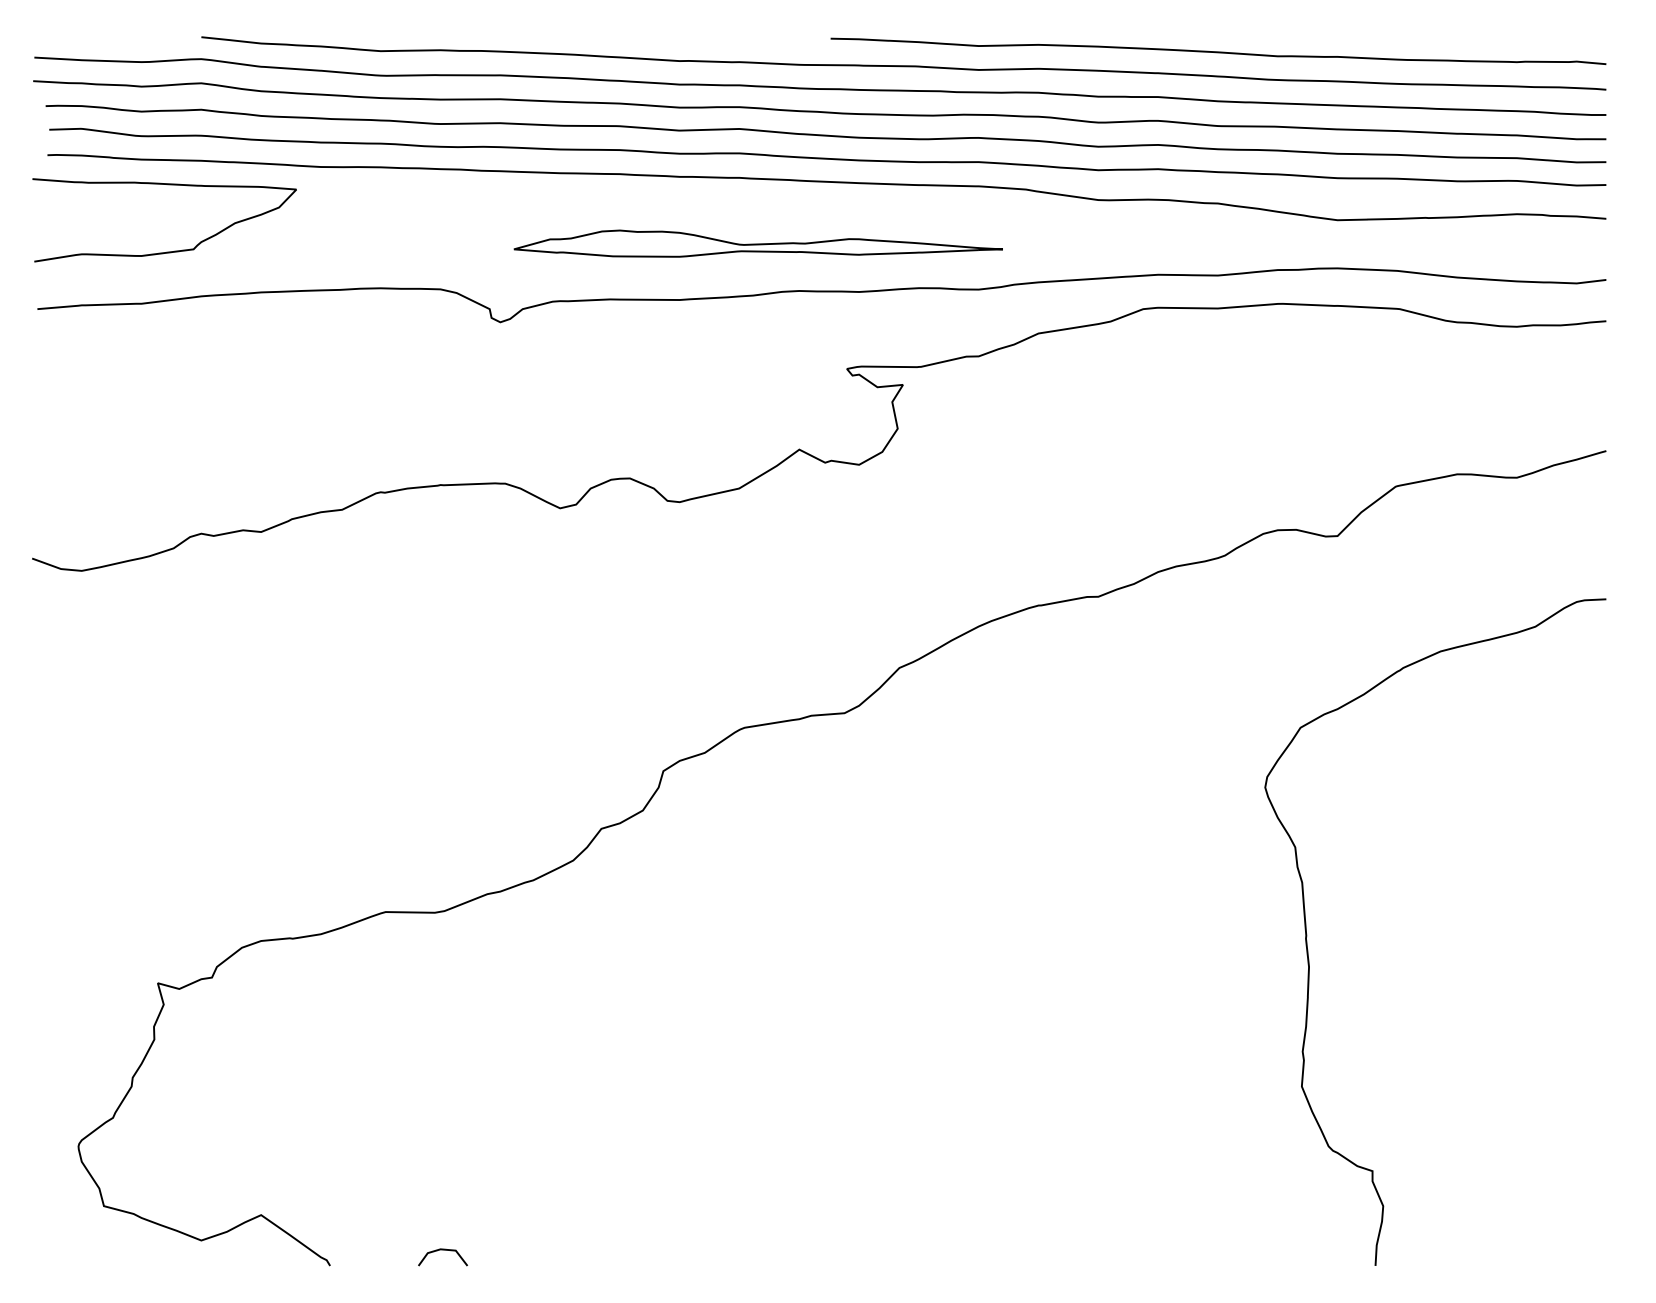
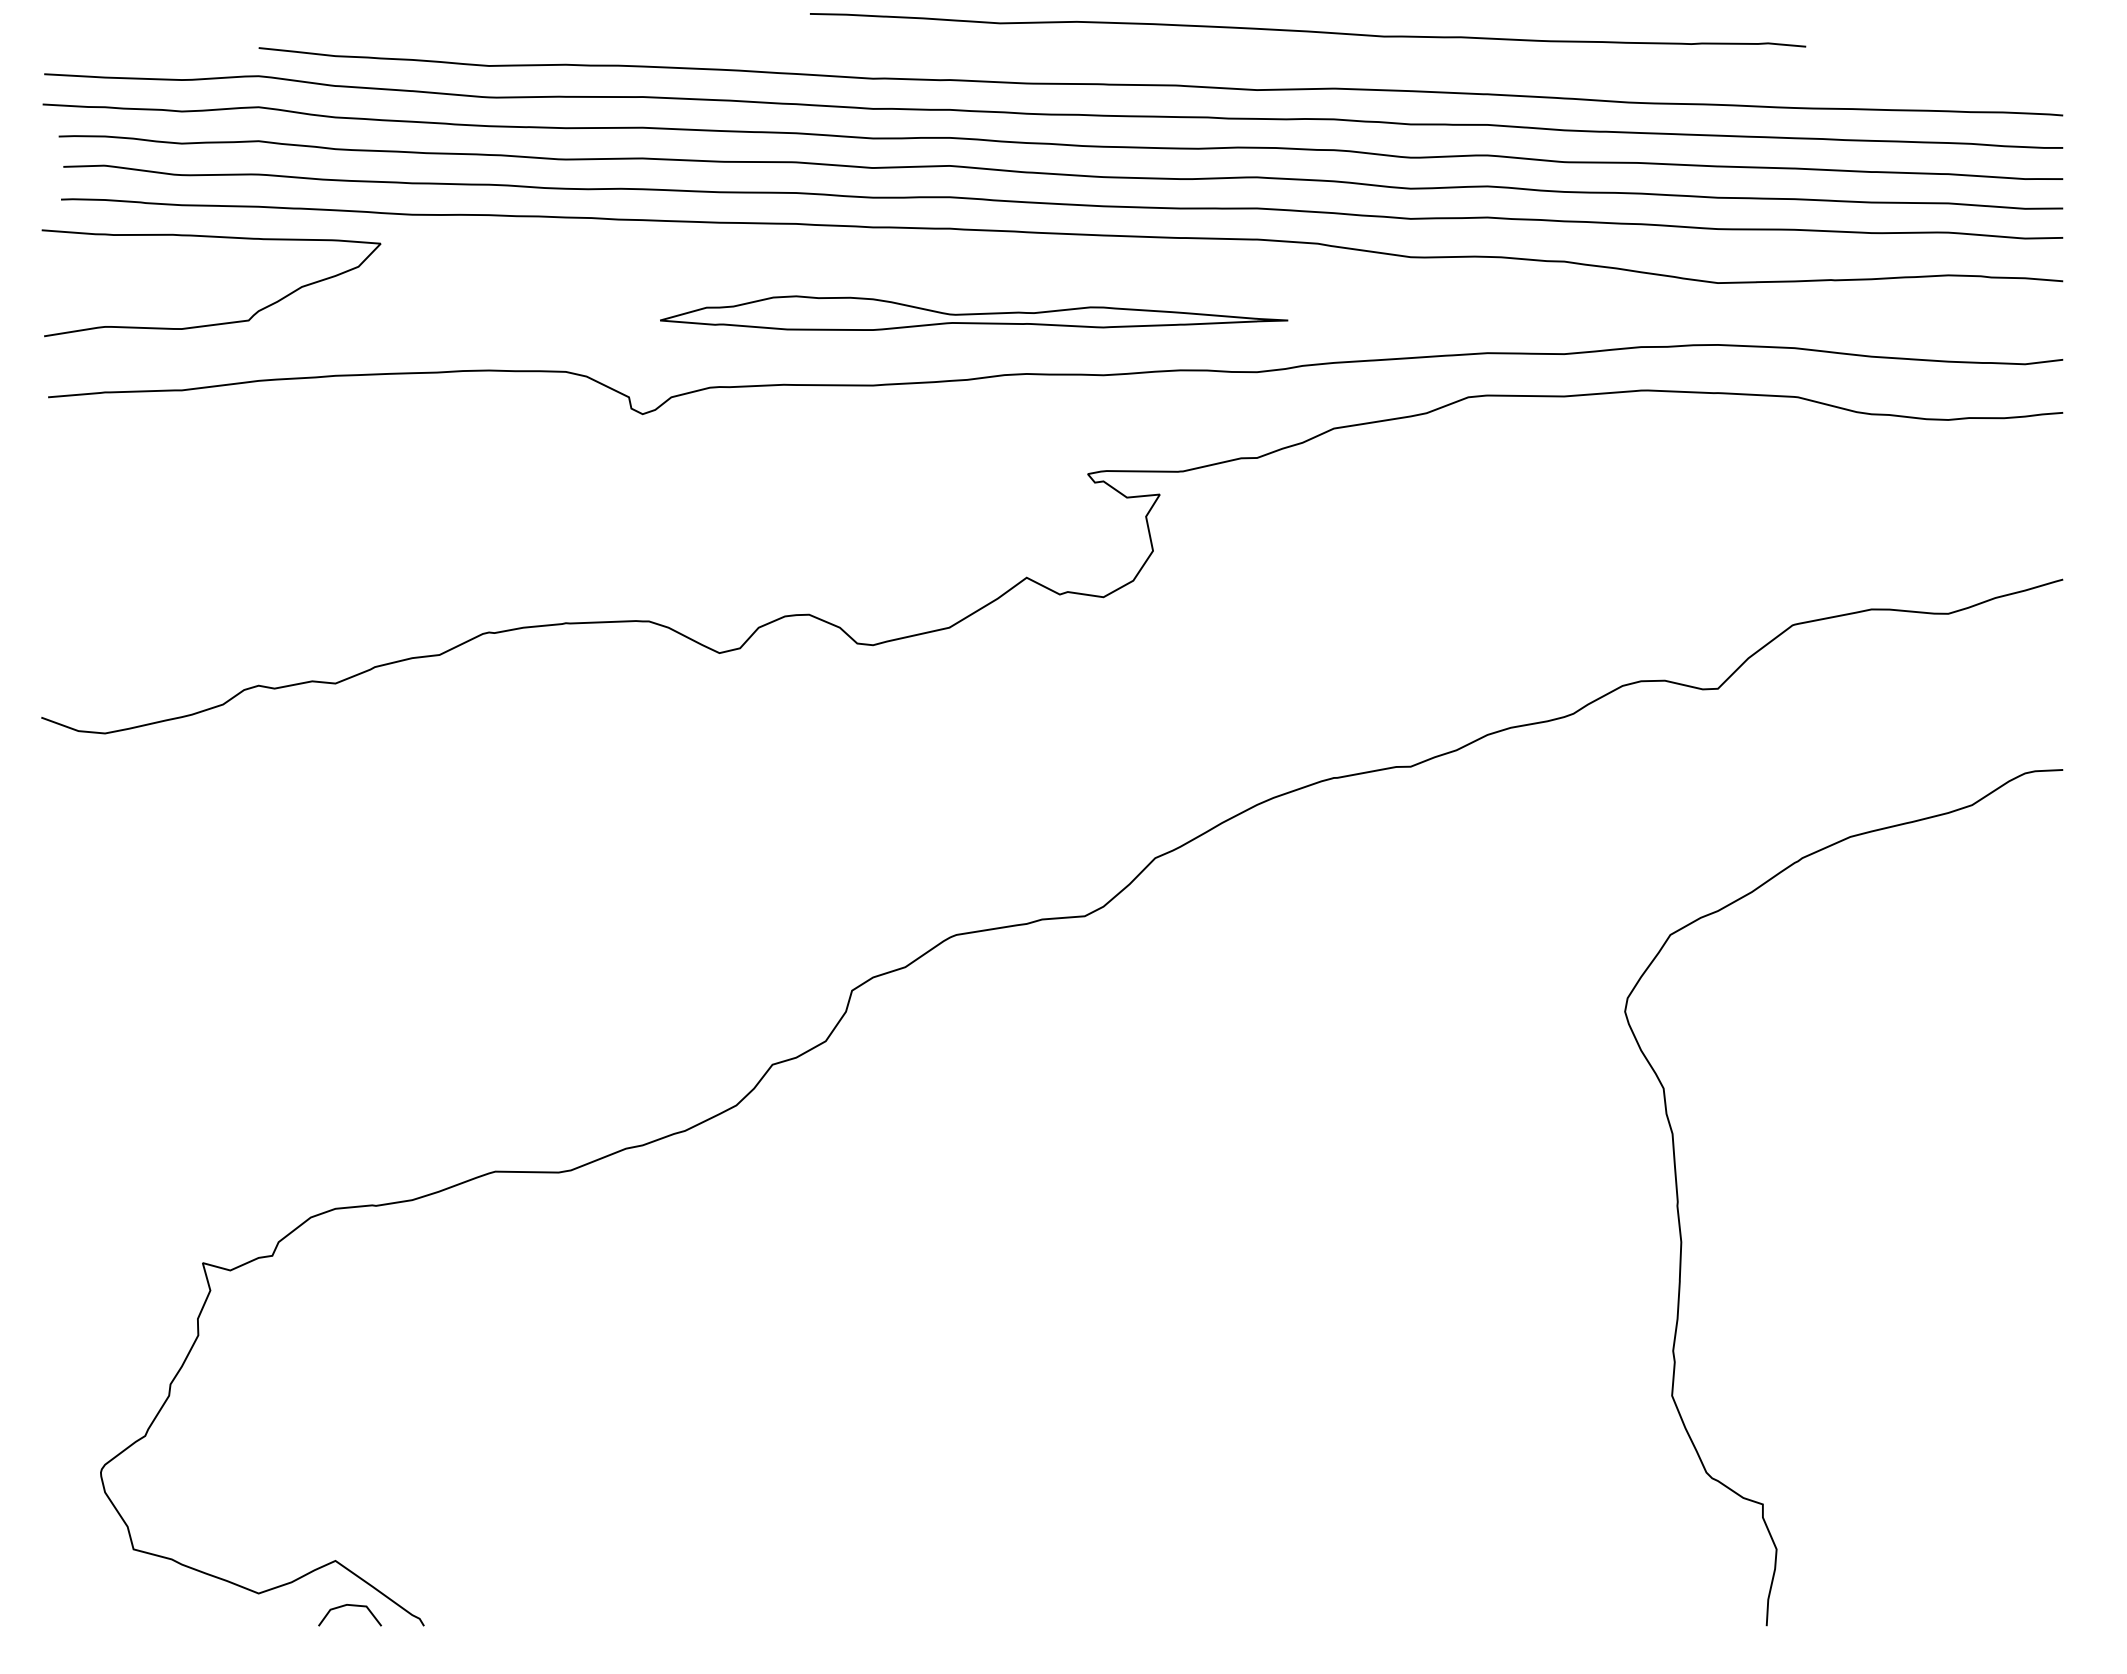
curve: (1218, 51) -> (1308, 30), moved
line: (444, 1250) -> (351, 1606), moved

